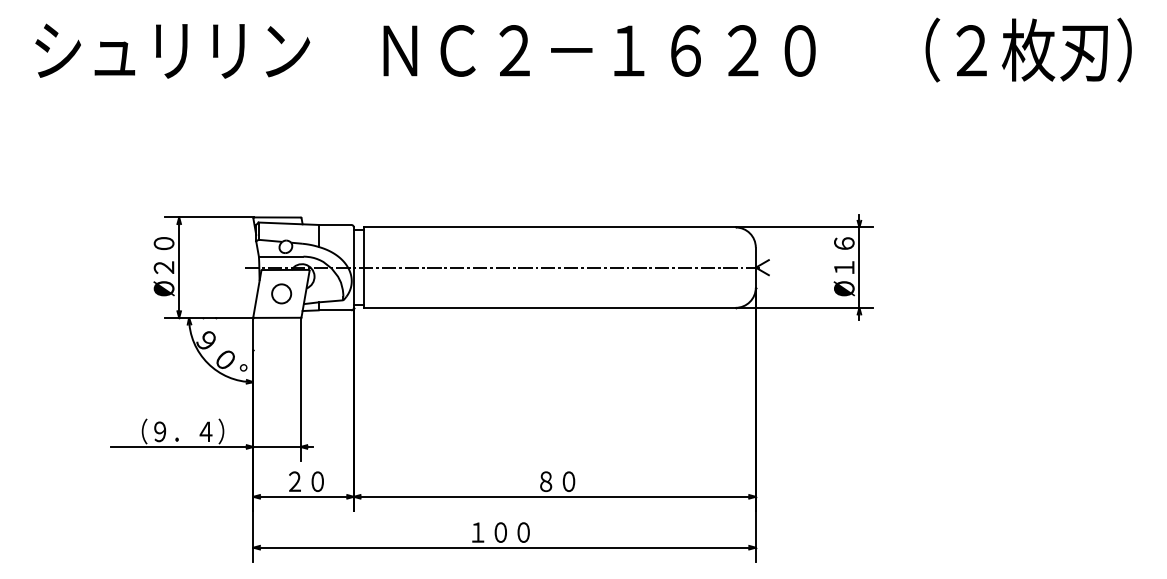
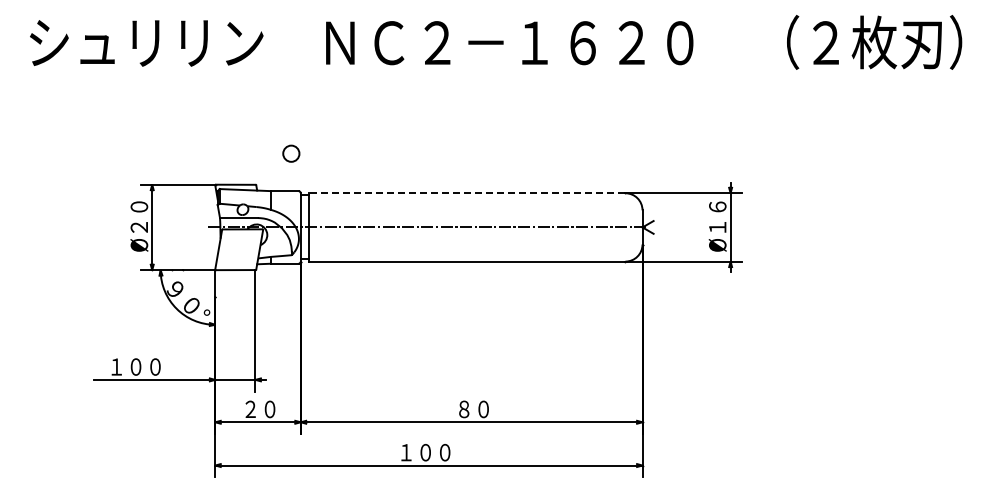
line: (548, 227) -> (466, 193), solid -> dashed
circle: (281, 293) -> (291, 153), moved
text: (177, 431) -> (150, 366), （９．４） -> １００

